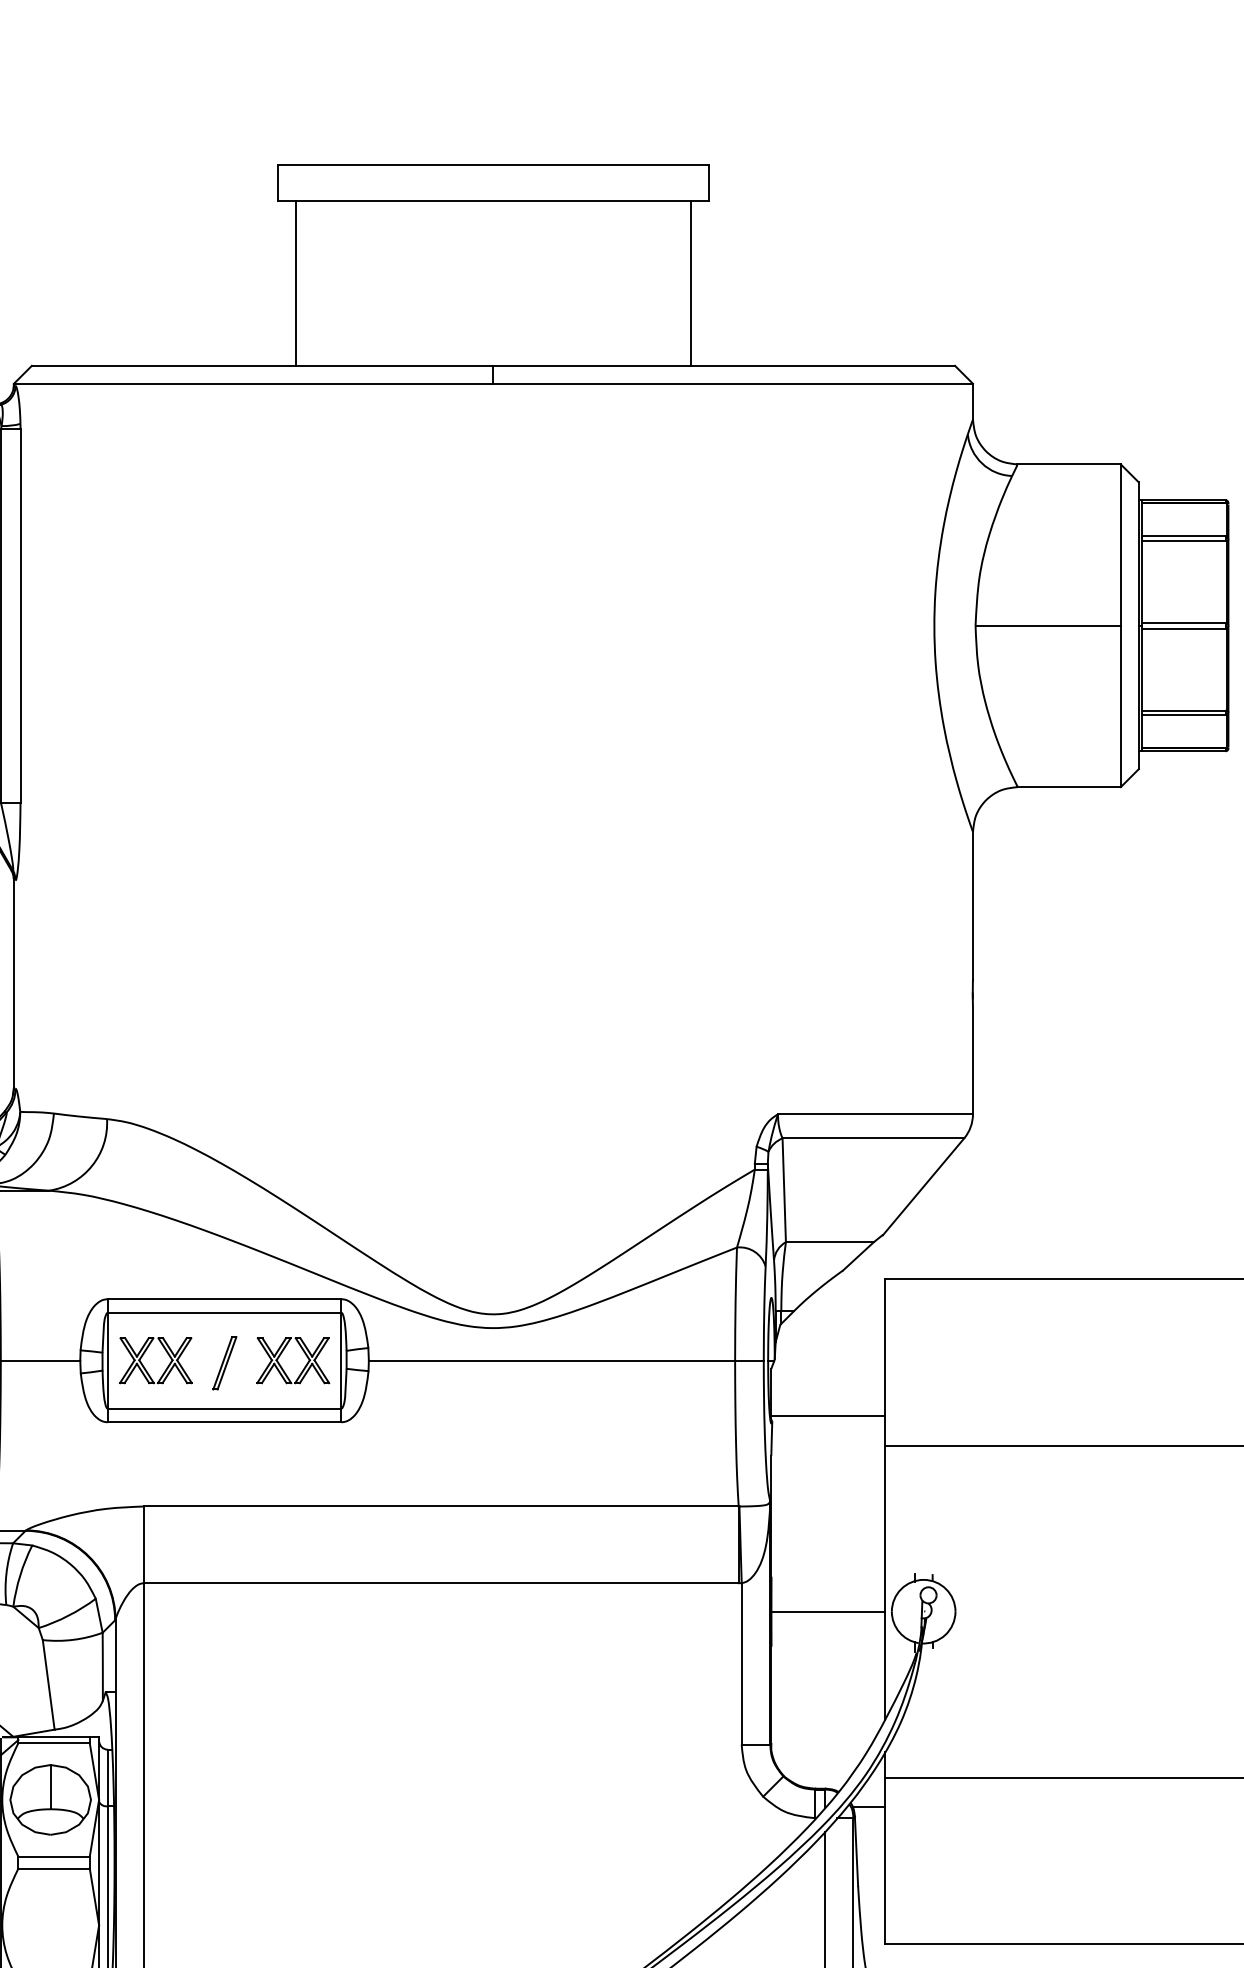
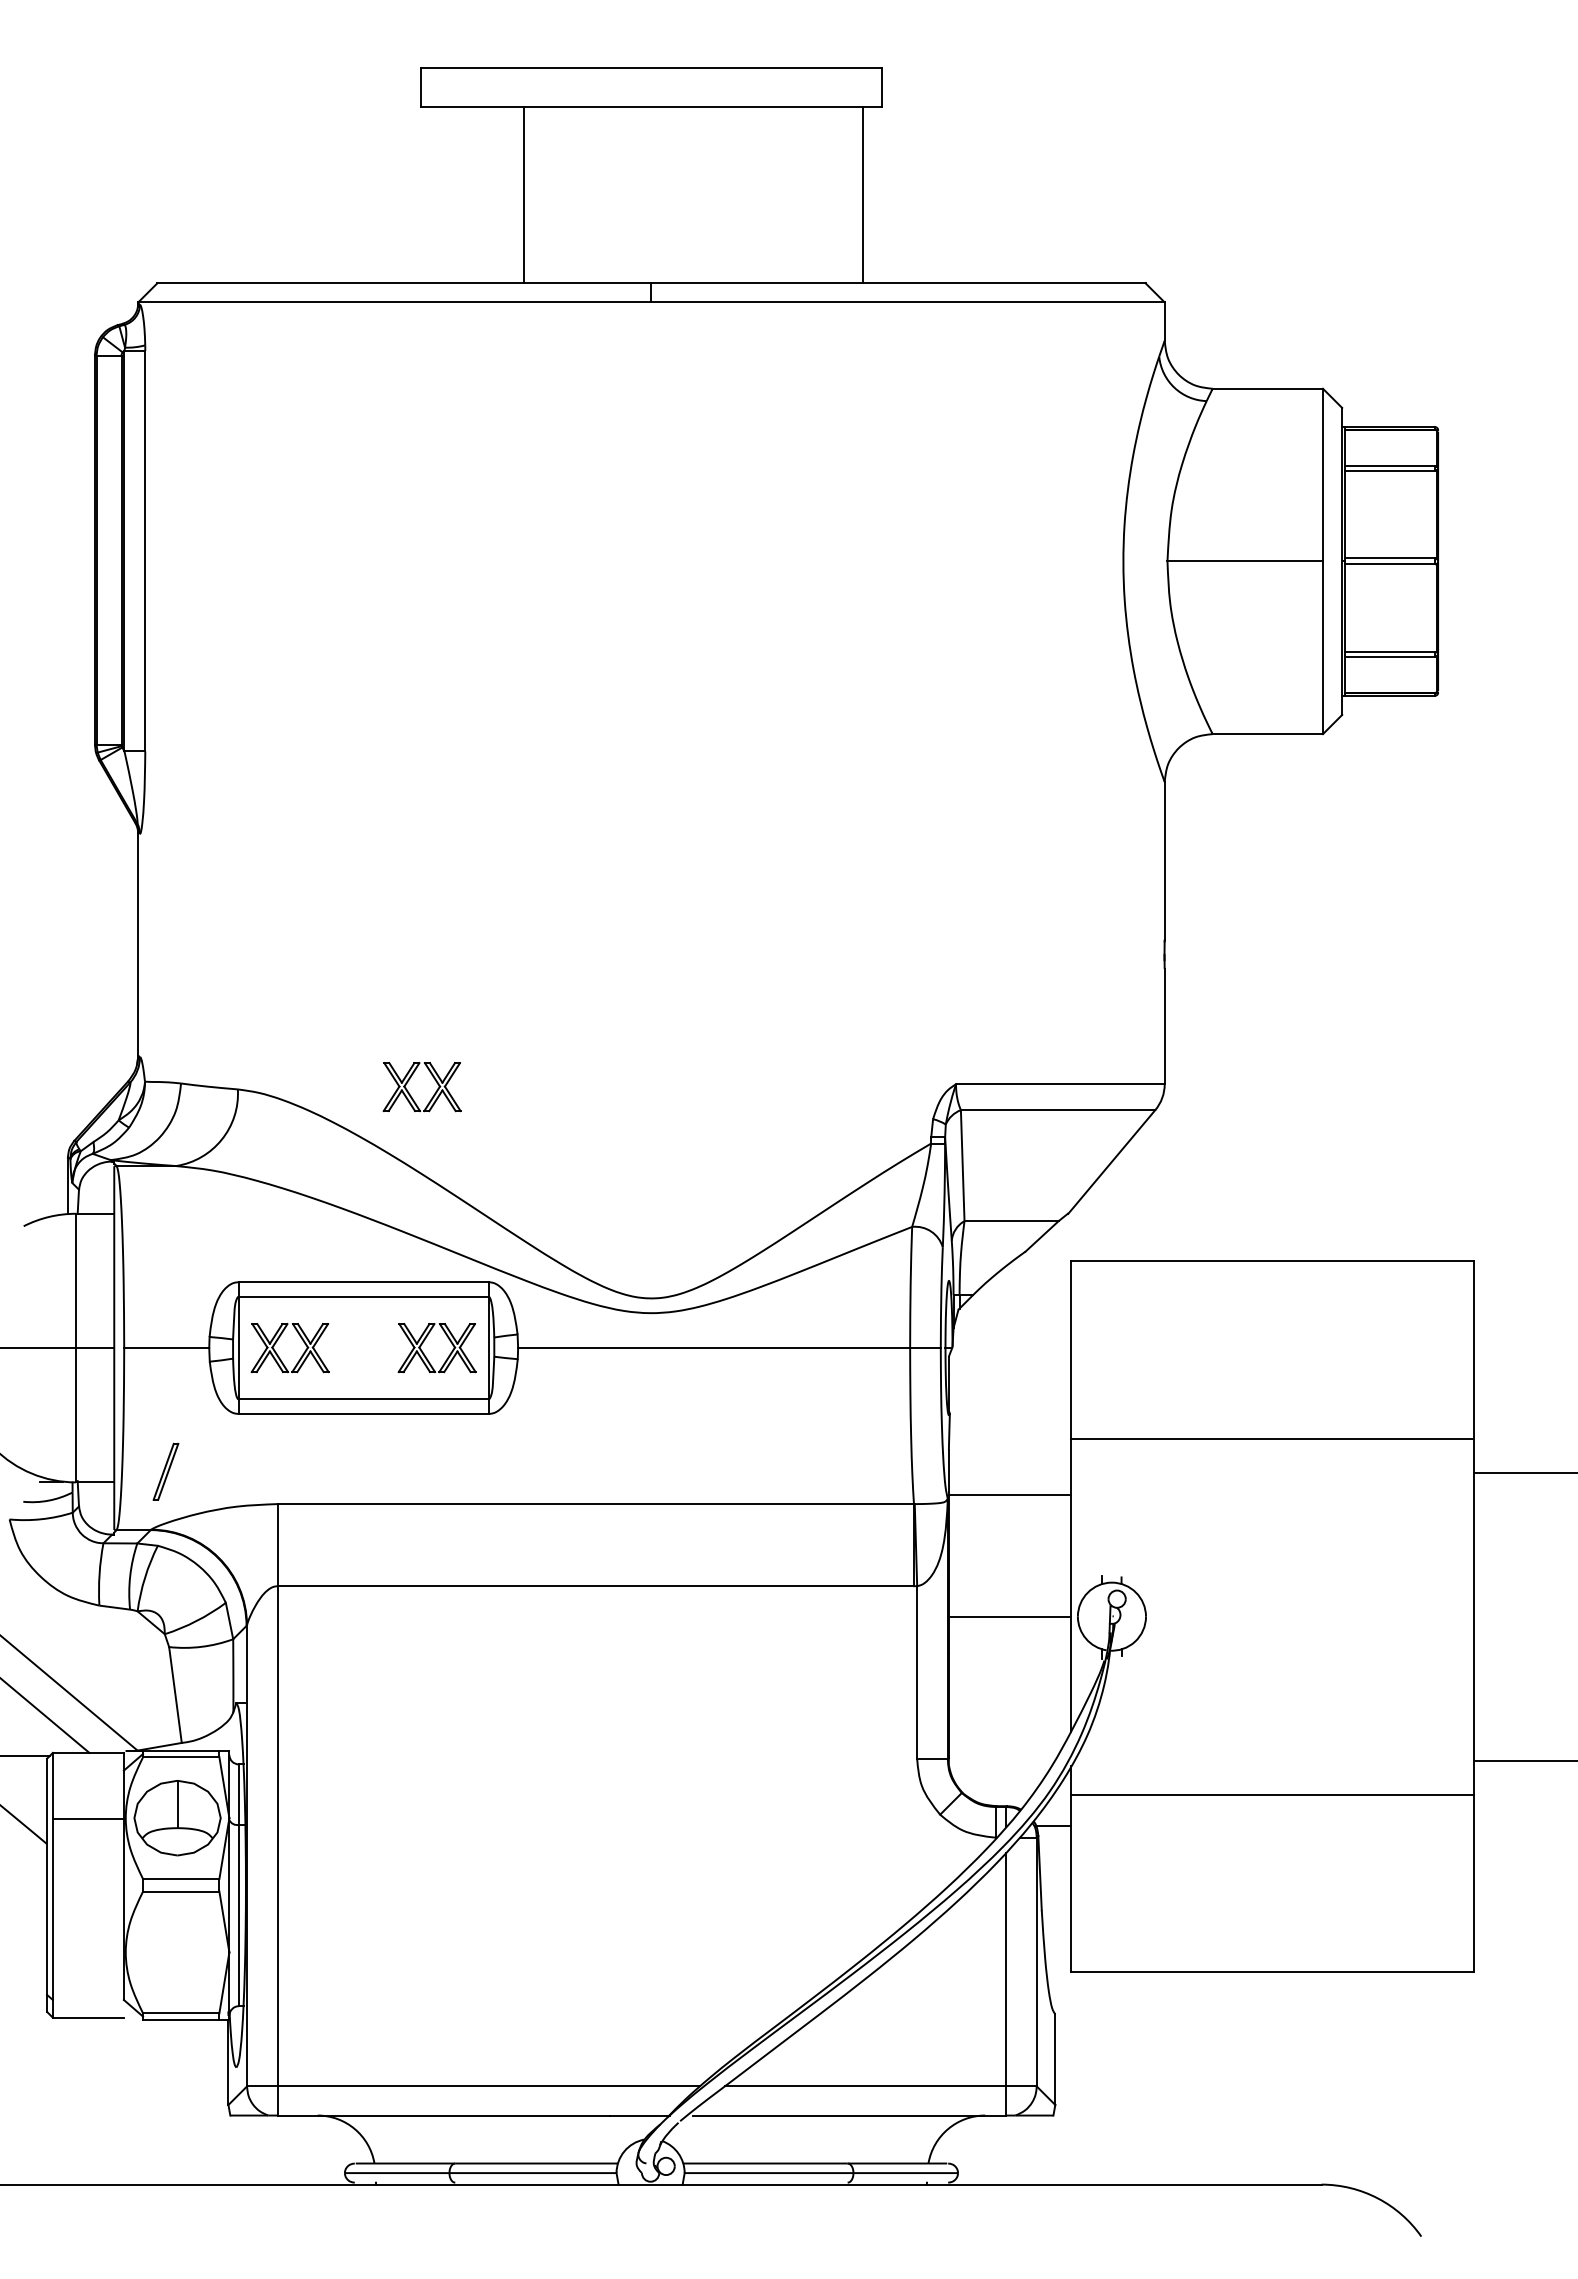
line: (296, 282) -> (524, 194), moved
part: (269, 1124) -> (411, 1095), added
part: (224, 1362) -> (165, 1471), moved
line: (827, 1416) -> (1009, 1494), moved

